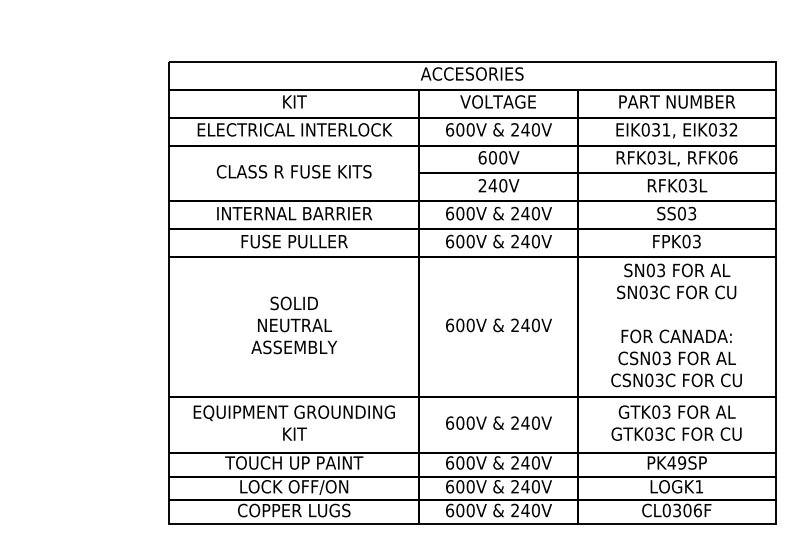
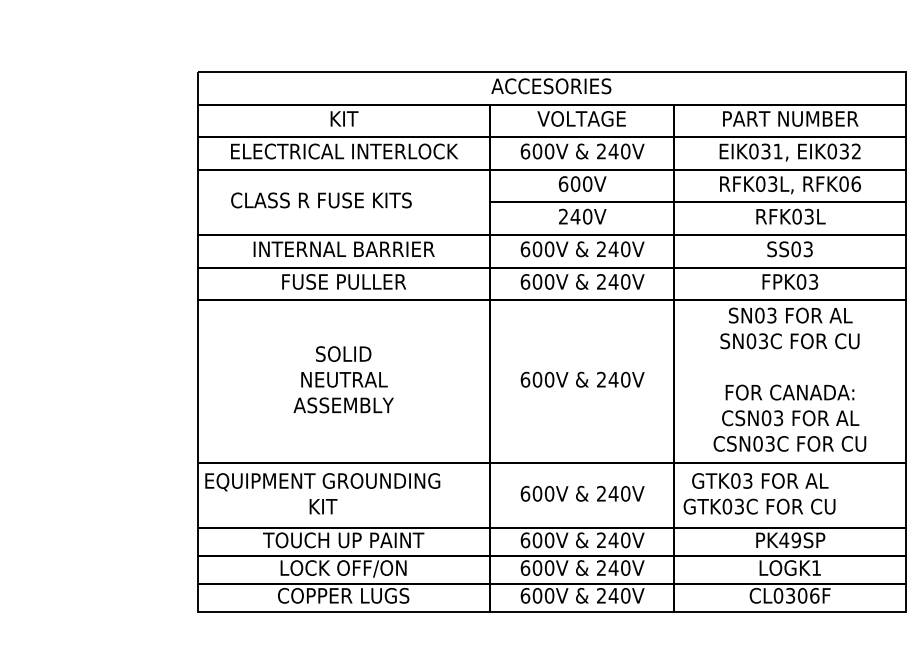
text: (293, 171) -> (320, 200), moved
text: (293, 422) -> (321, 493), moved
text: (676, 422) -> (759, 493), moved

